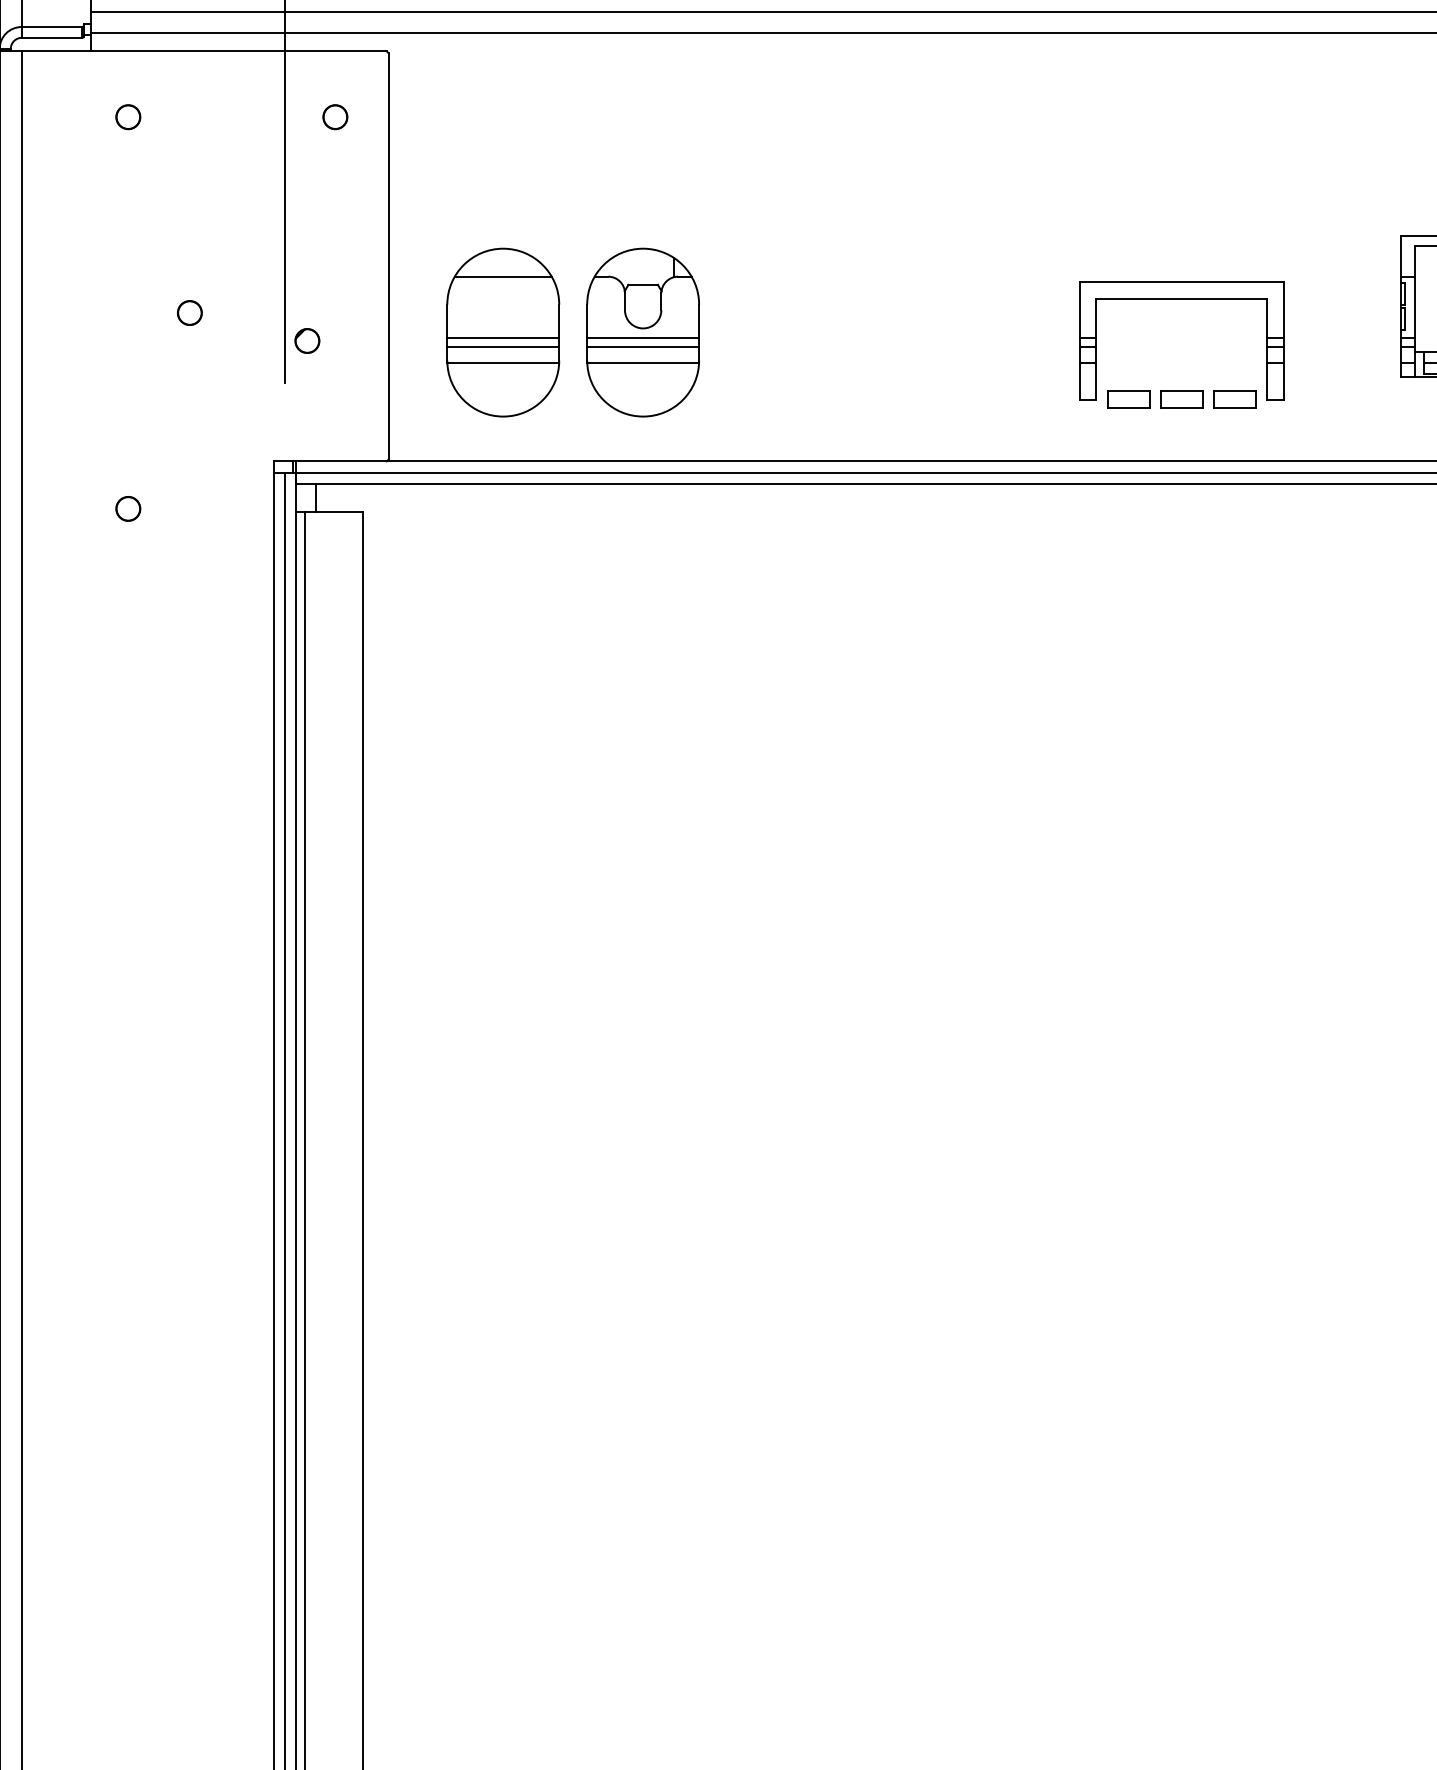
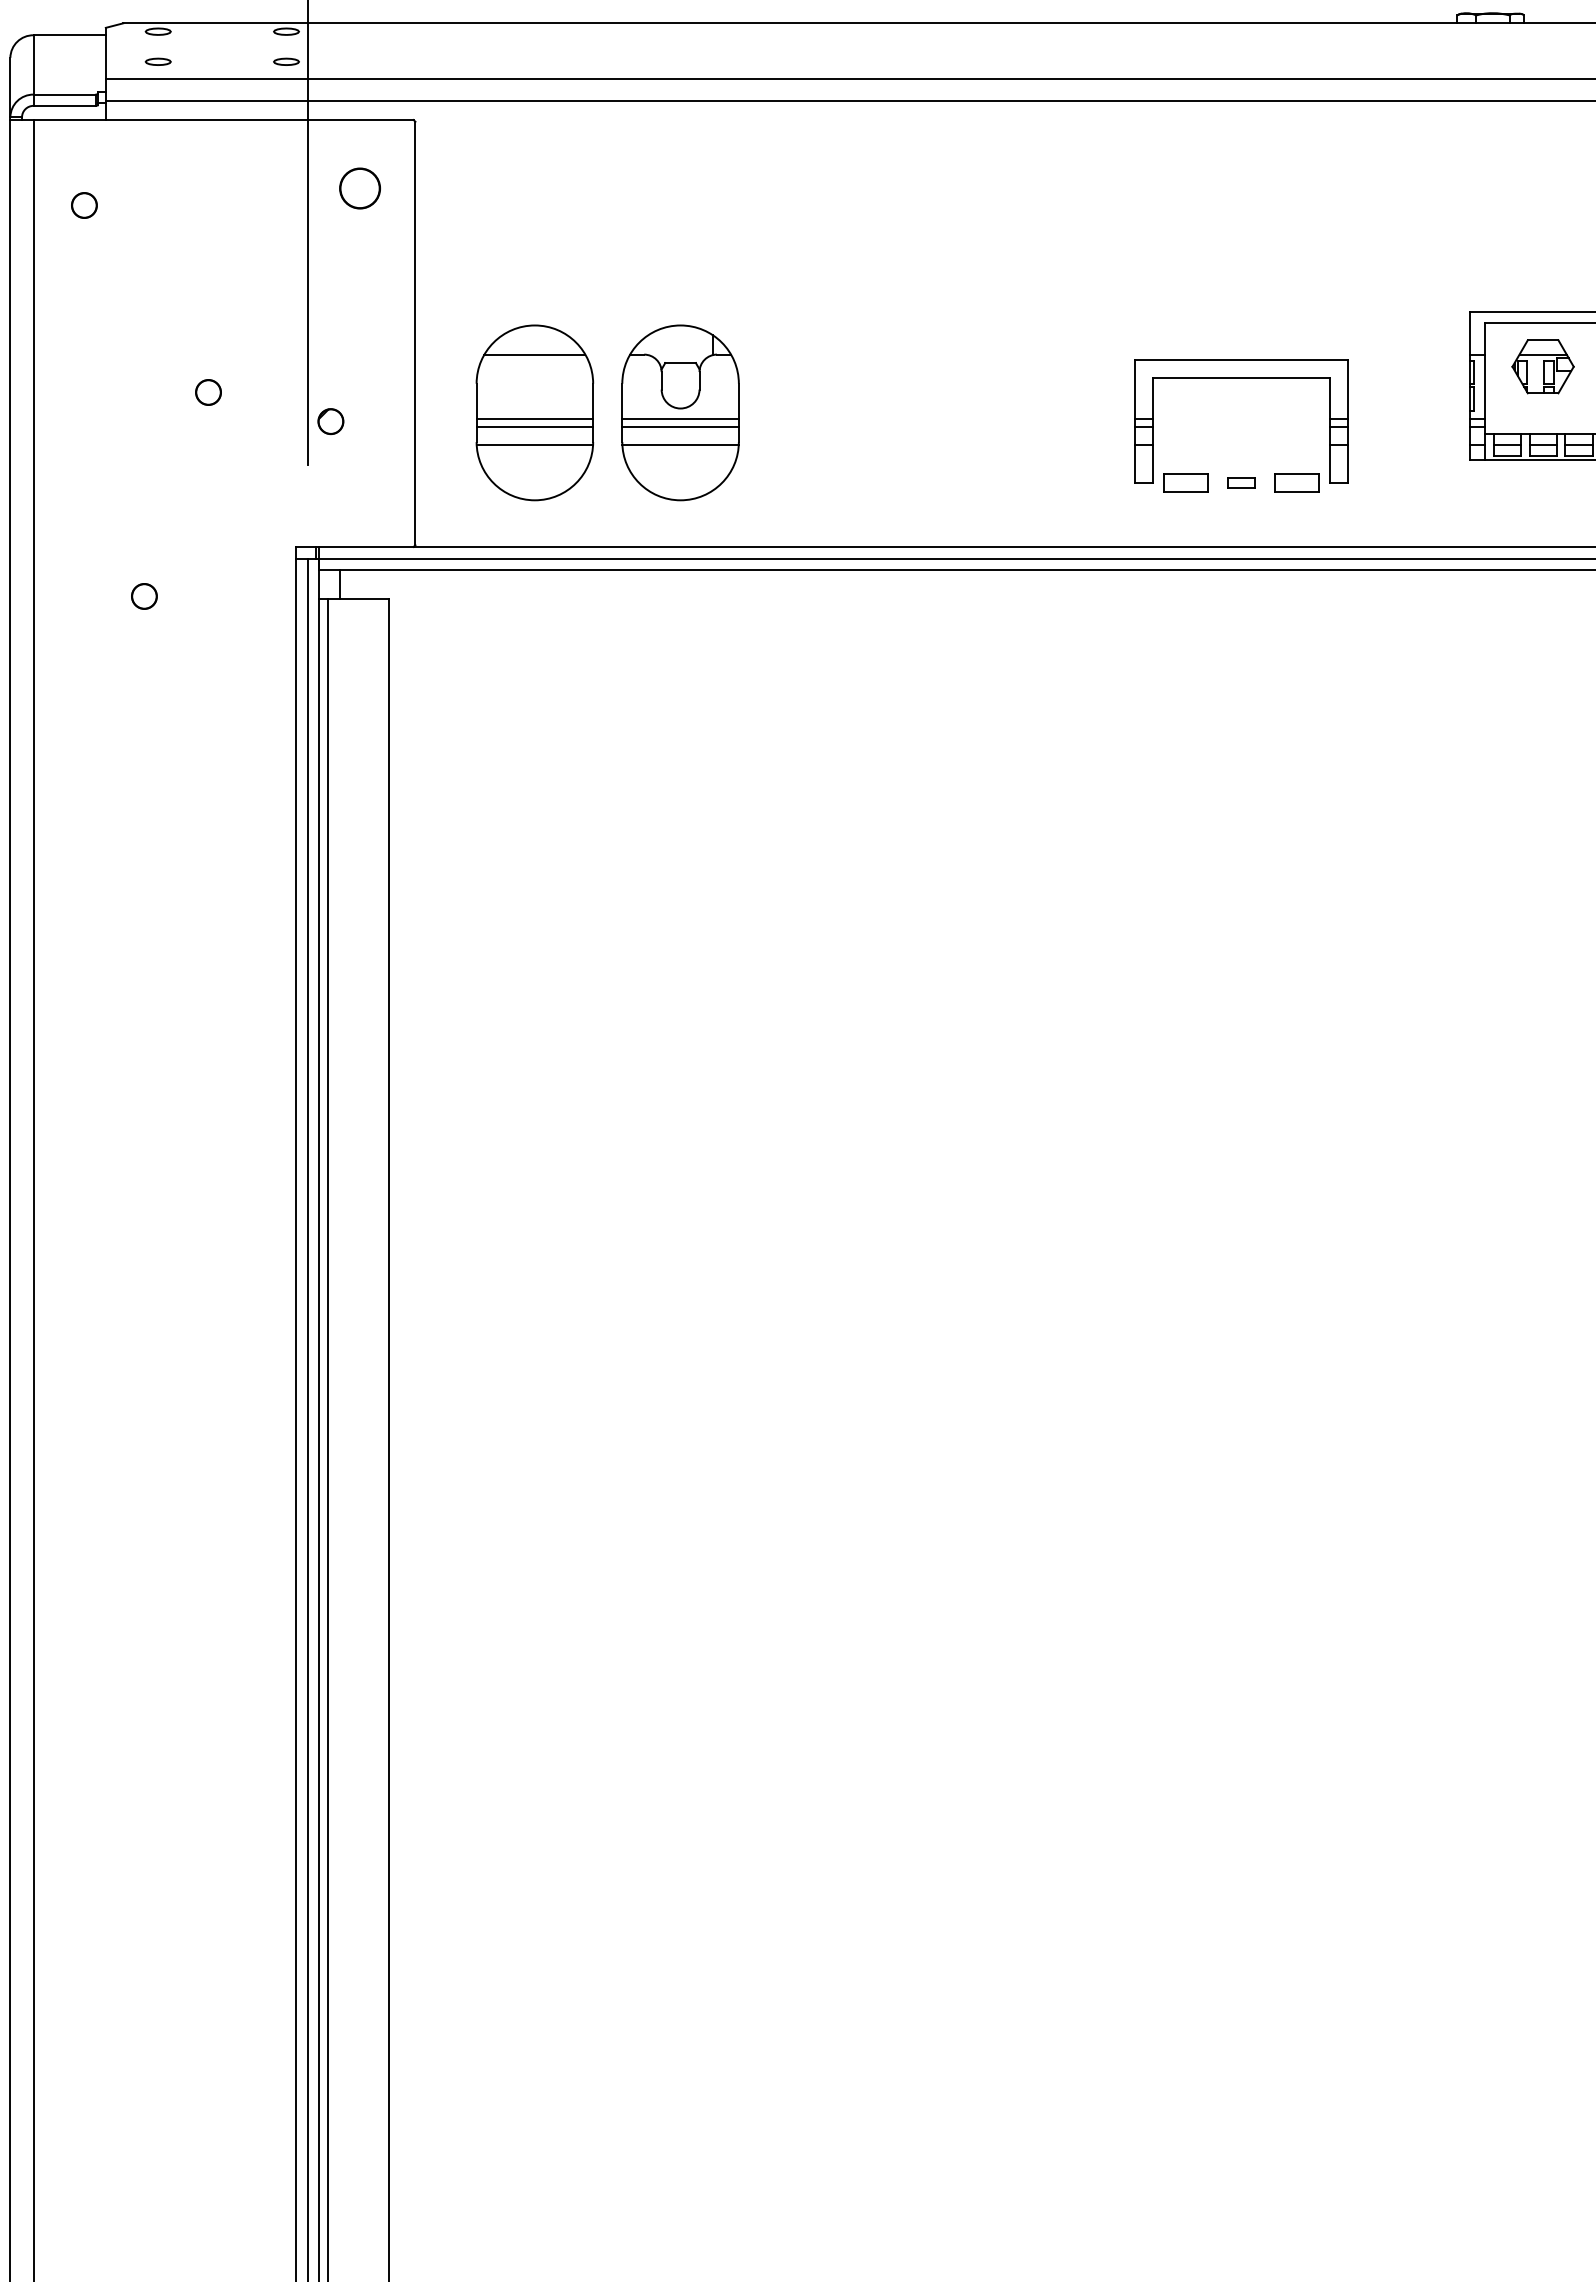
circle: (128, 117) -> (84, 205), moved
circle: (334, 117) -> (359, 188), size x1.6
part: (1181, 399) -> (1241, 482), size x0.6

